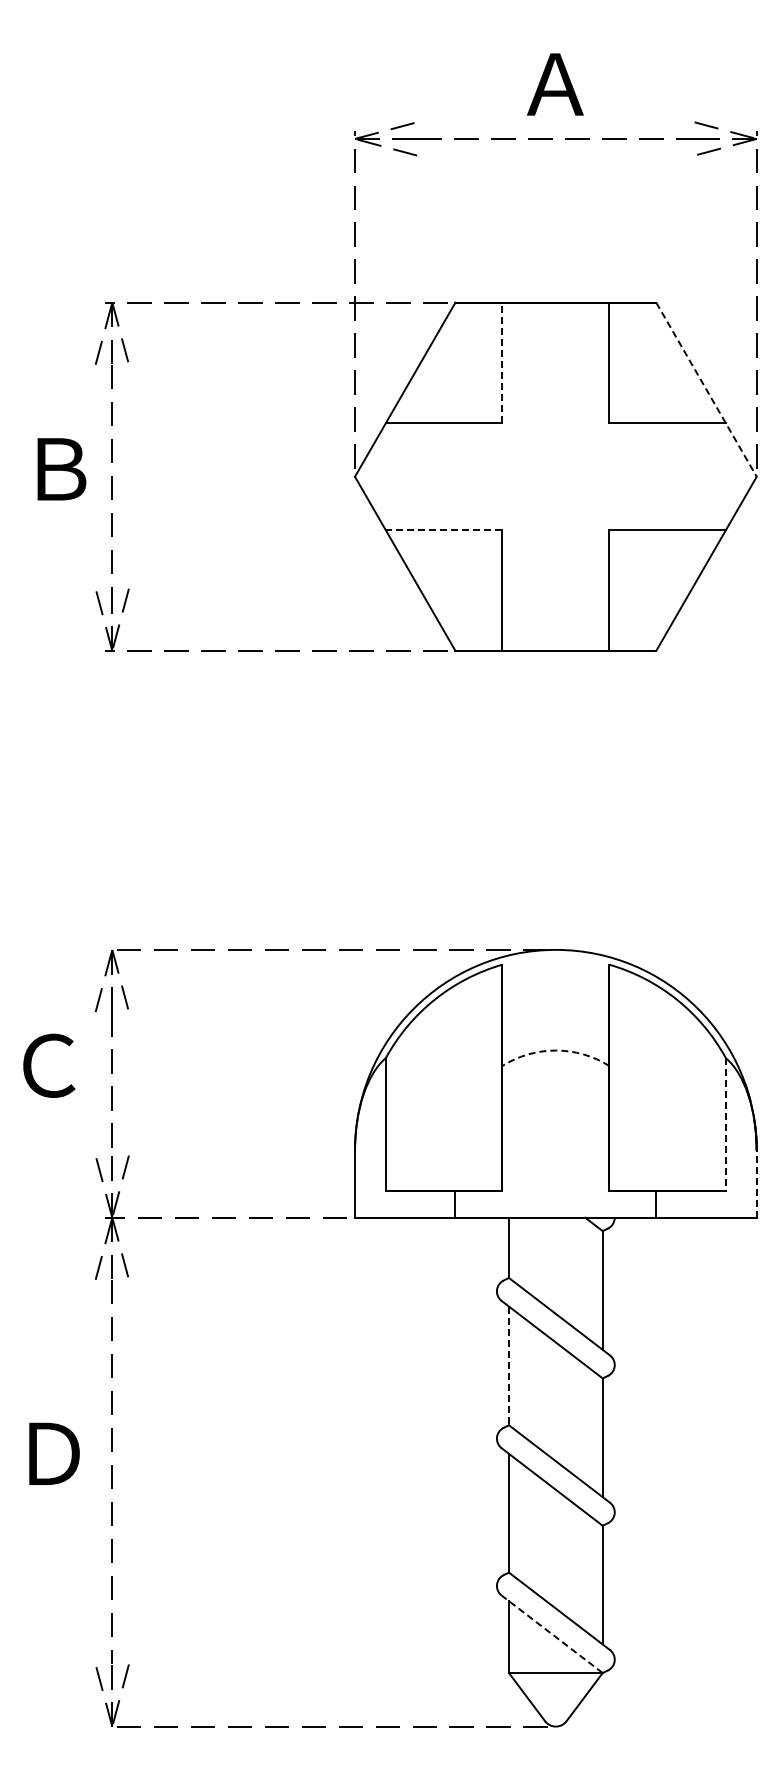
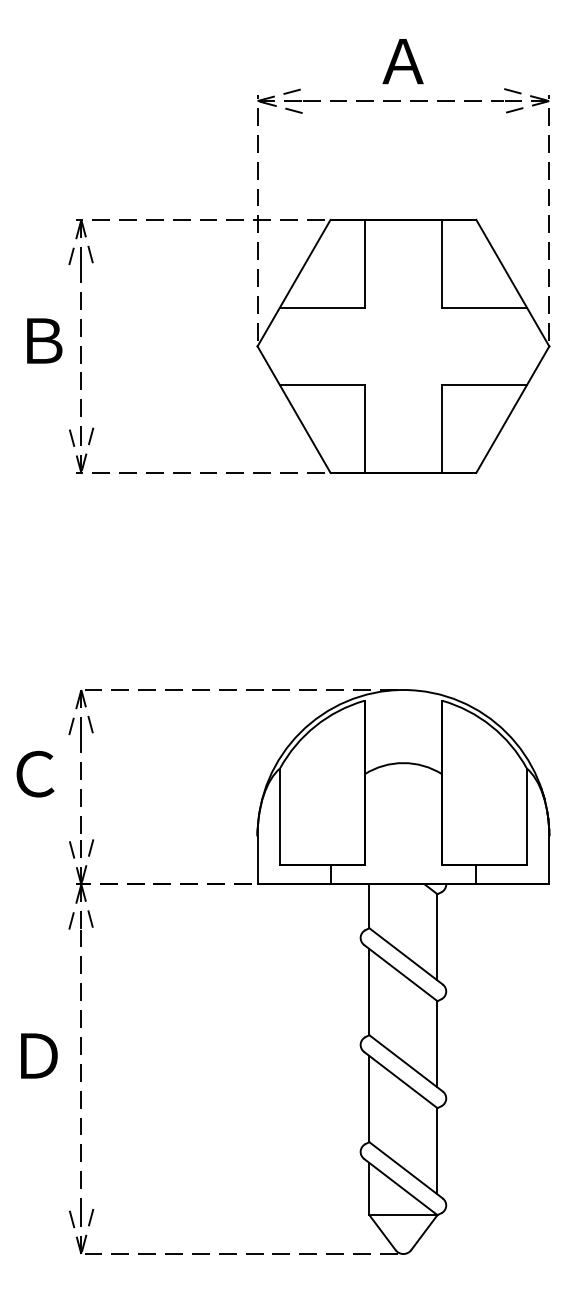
line: (502, 362) -> (364, 263), dashed -> solid
line: (706, 390) -> (512, 283), dashed -> solid
line: (443, 530) -> (321, 385), dashed -> solid
arc: (555, 1050) -> (403, 763), dashed -> solid
line: (725, 1125) -> (526, 817), dashed -> solid
line: (756, 1183) -> (549, 859), dashed -> solid
line: (508, 1366) -> (369, 992), dashed -> solid
line: (552, 1634) -> (401, 1187), dashed -> solid

